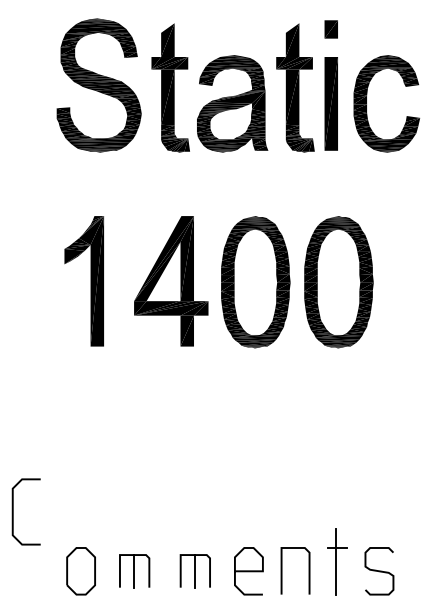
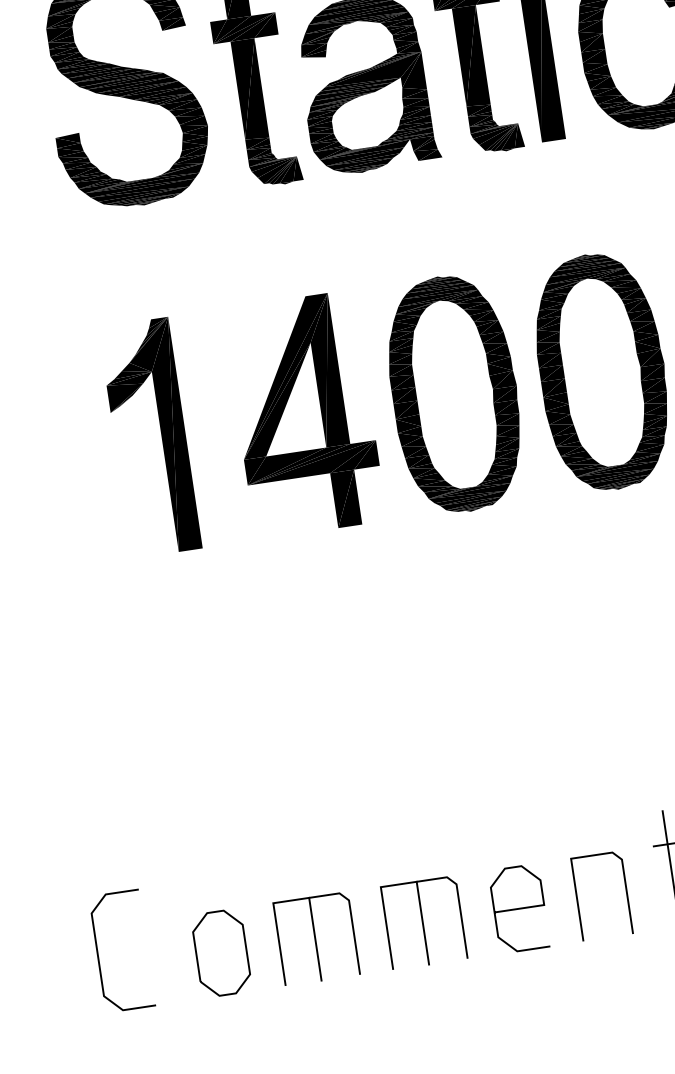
curve: (13, 511) -> (99, 953), moved
part: (134, 571) -> (316, 939), size x1.43
part: (195, 571) -> (424, 923), size x1.43

